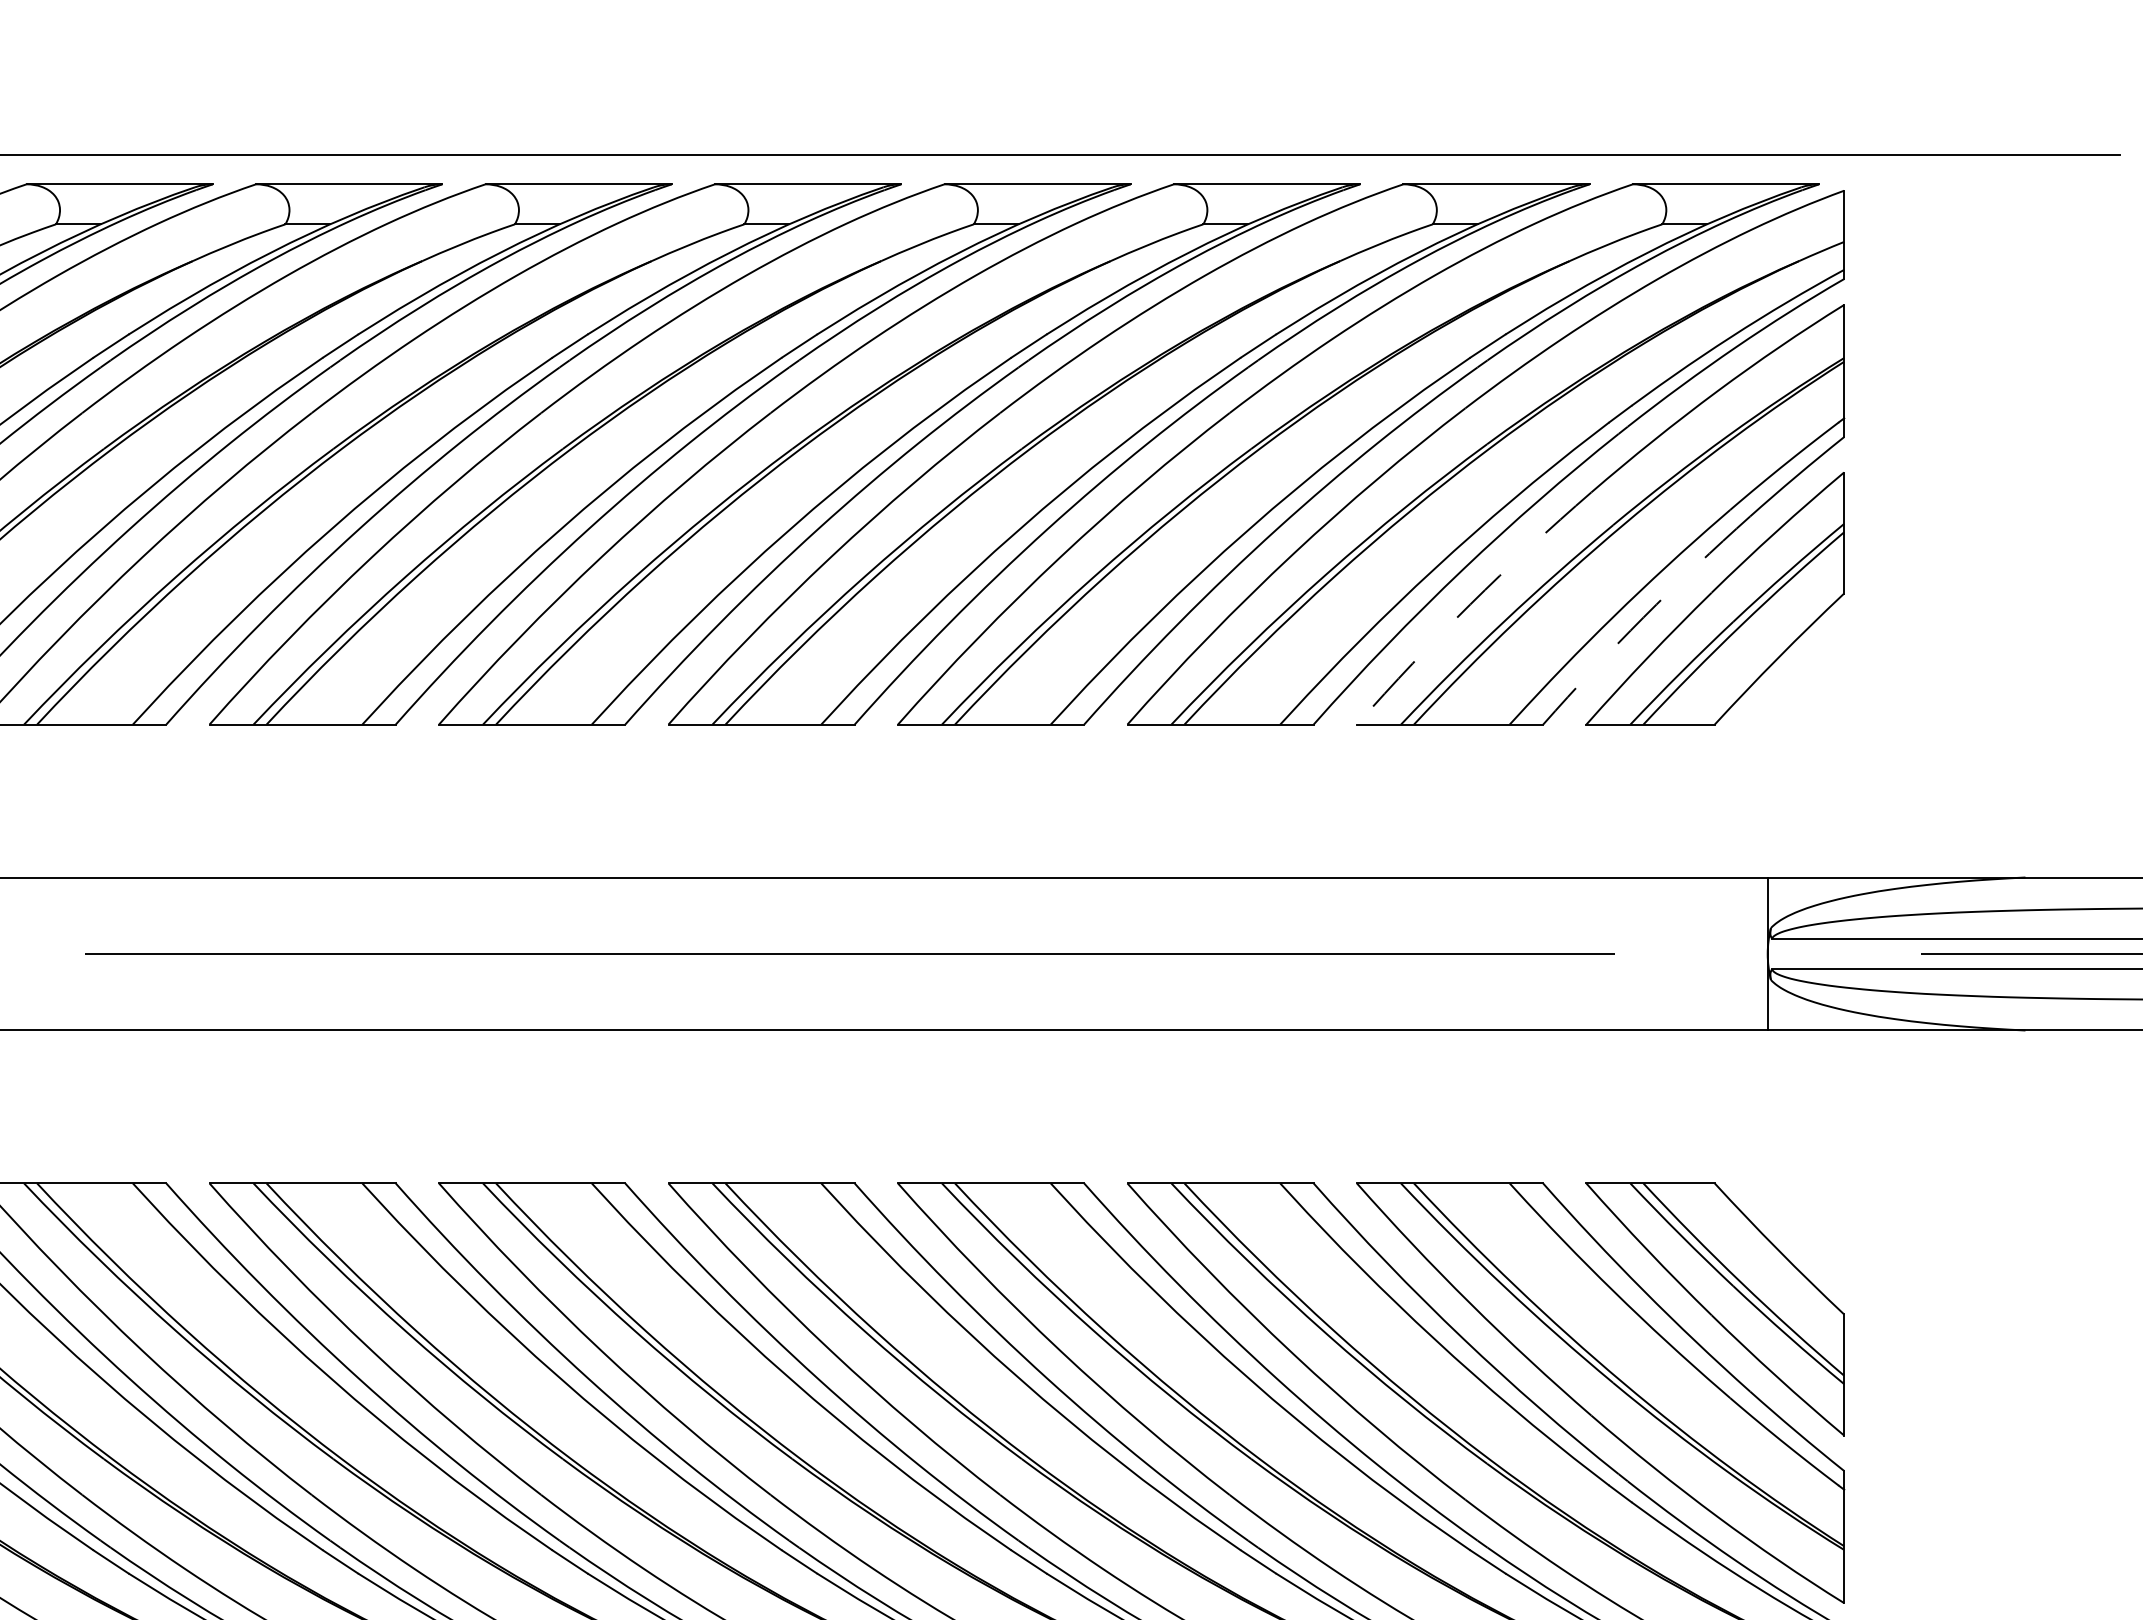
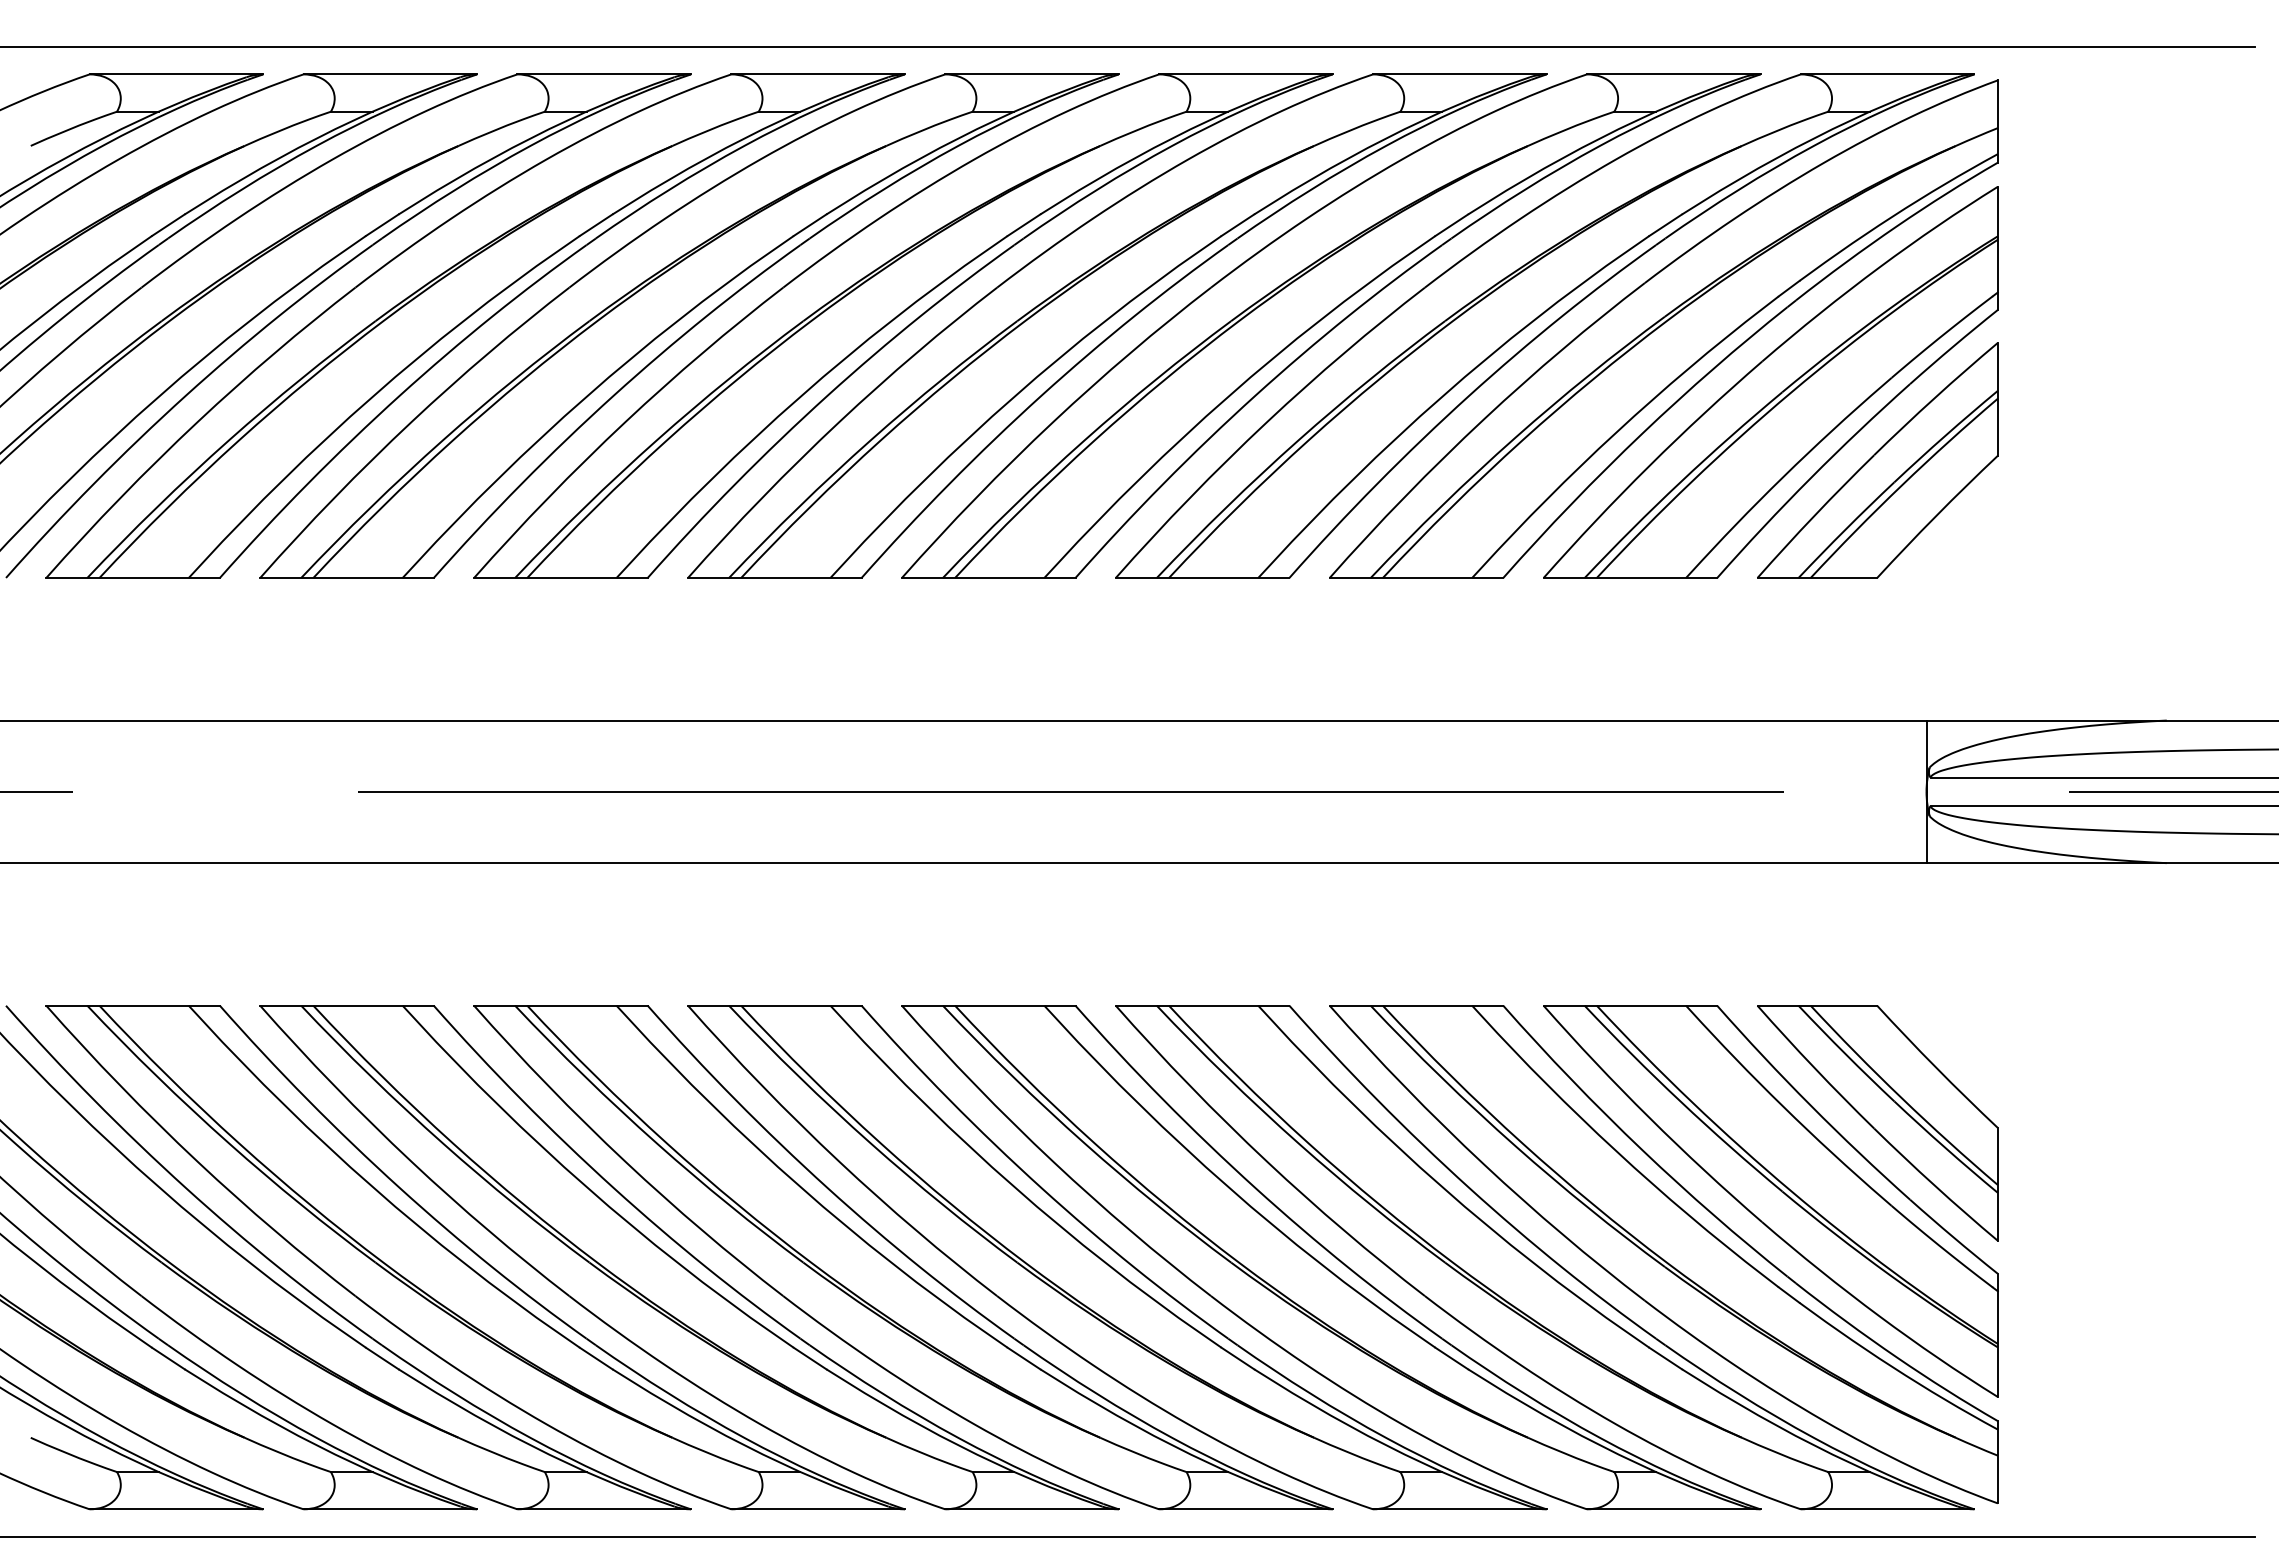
arc: (1470, 604) -> (1649, 466), dashed -> solid
arc: (1643, 617) -> (1810, 478), dashed -> solid

